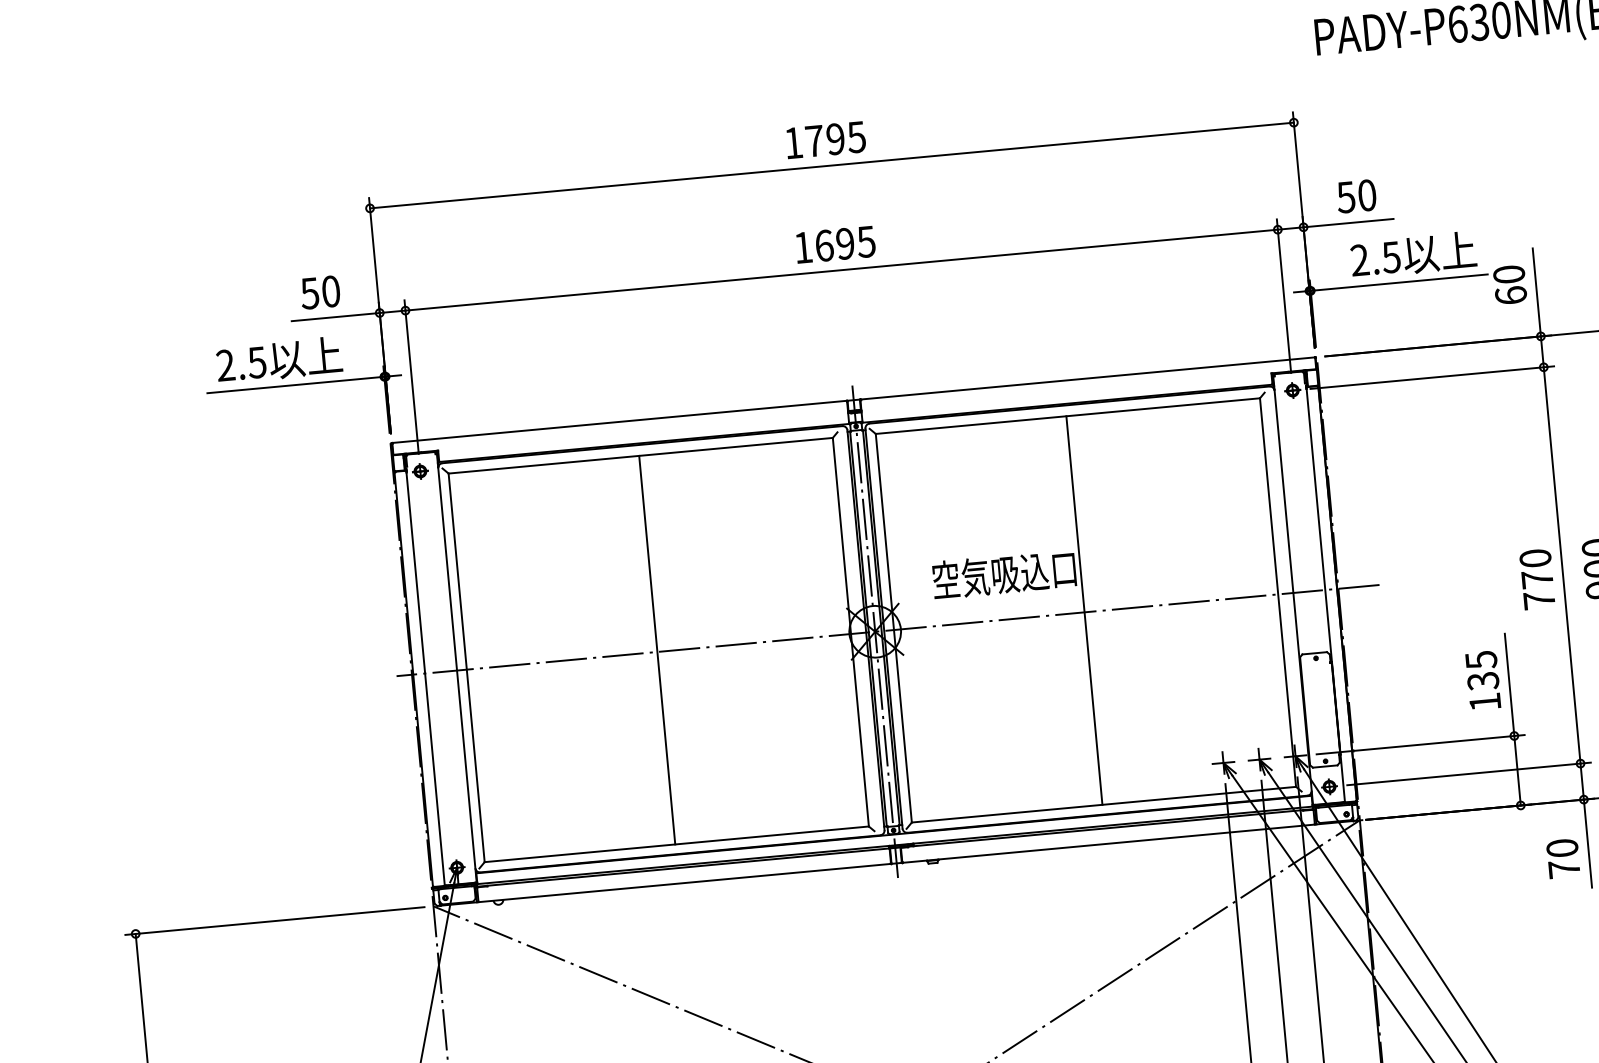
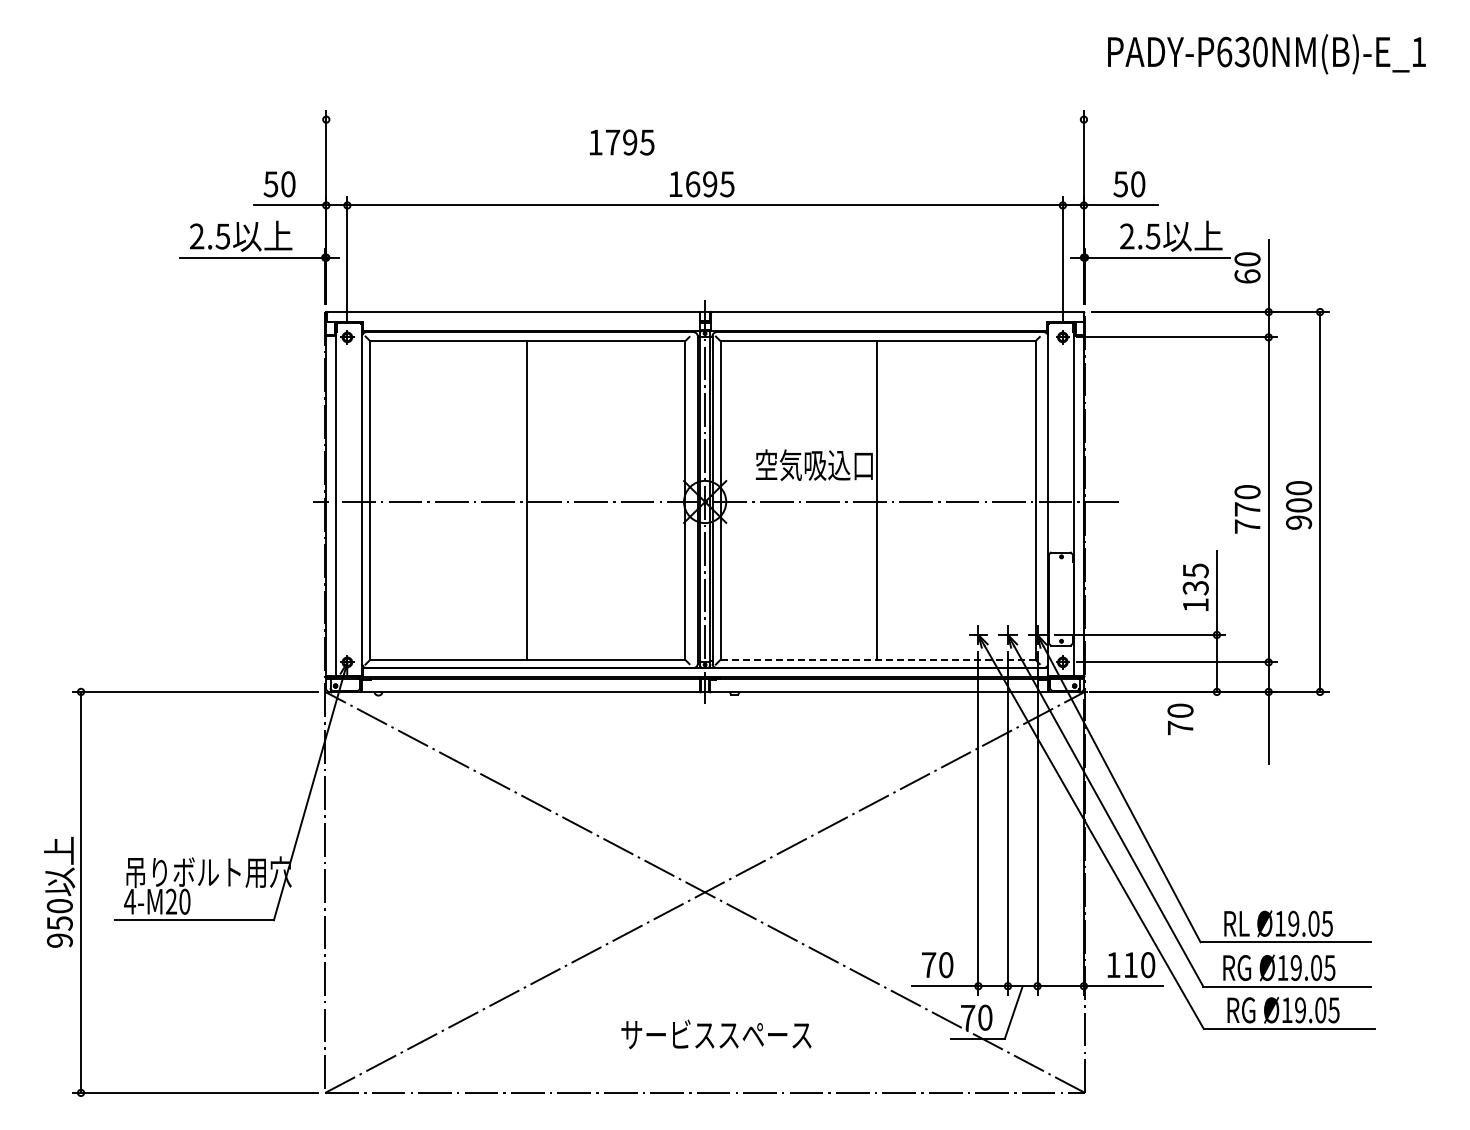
text: (826, 140) -> (622, 142), moved
line: (831, 165) -> (704, 119), removed
line: (1104, 804) -> (878, 659), solid -> dashed
text: (1563, 858) -> (1180, 719), moved

